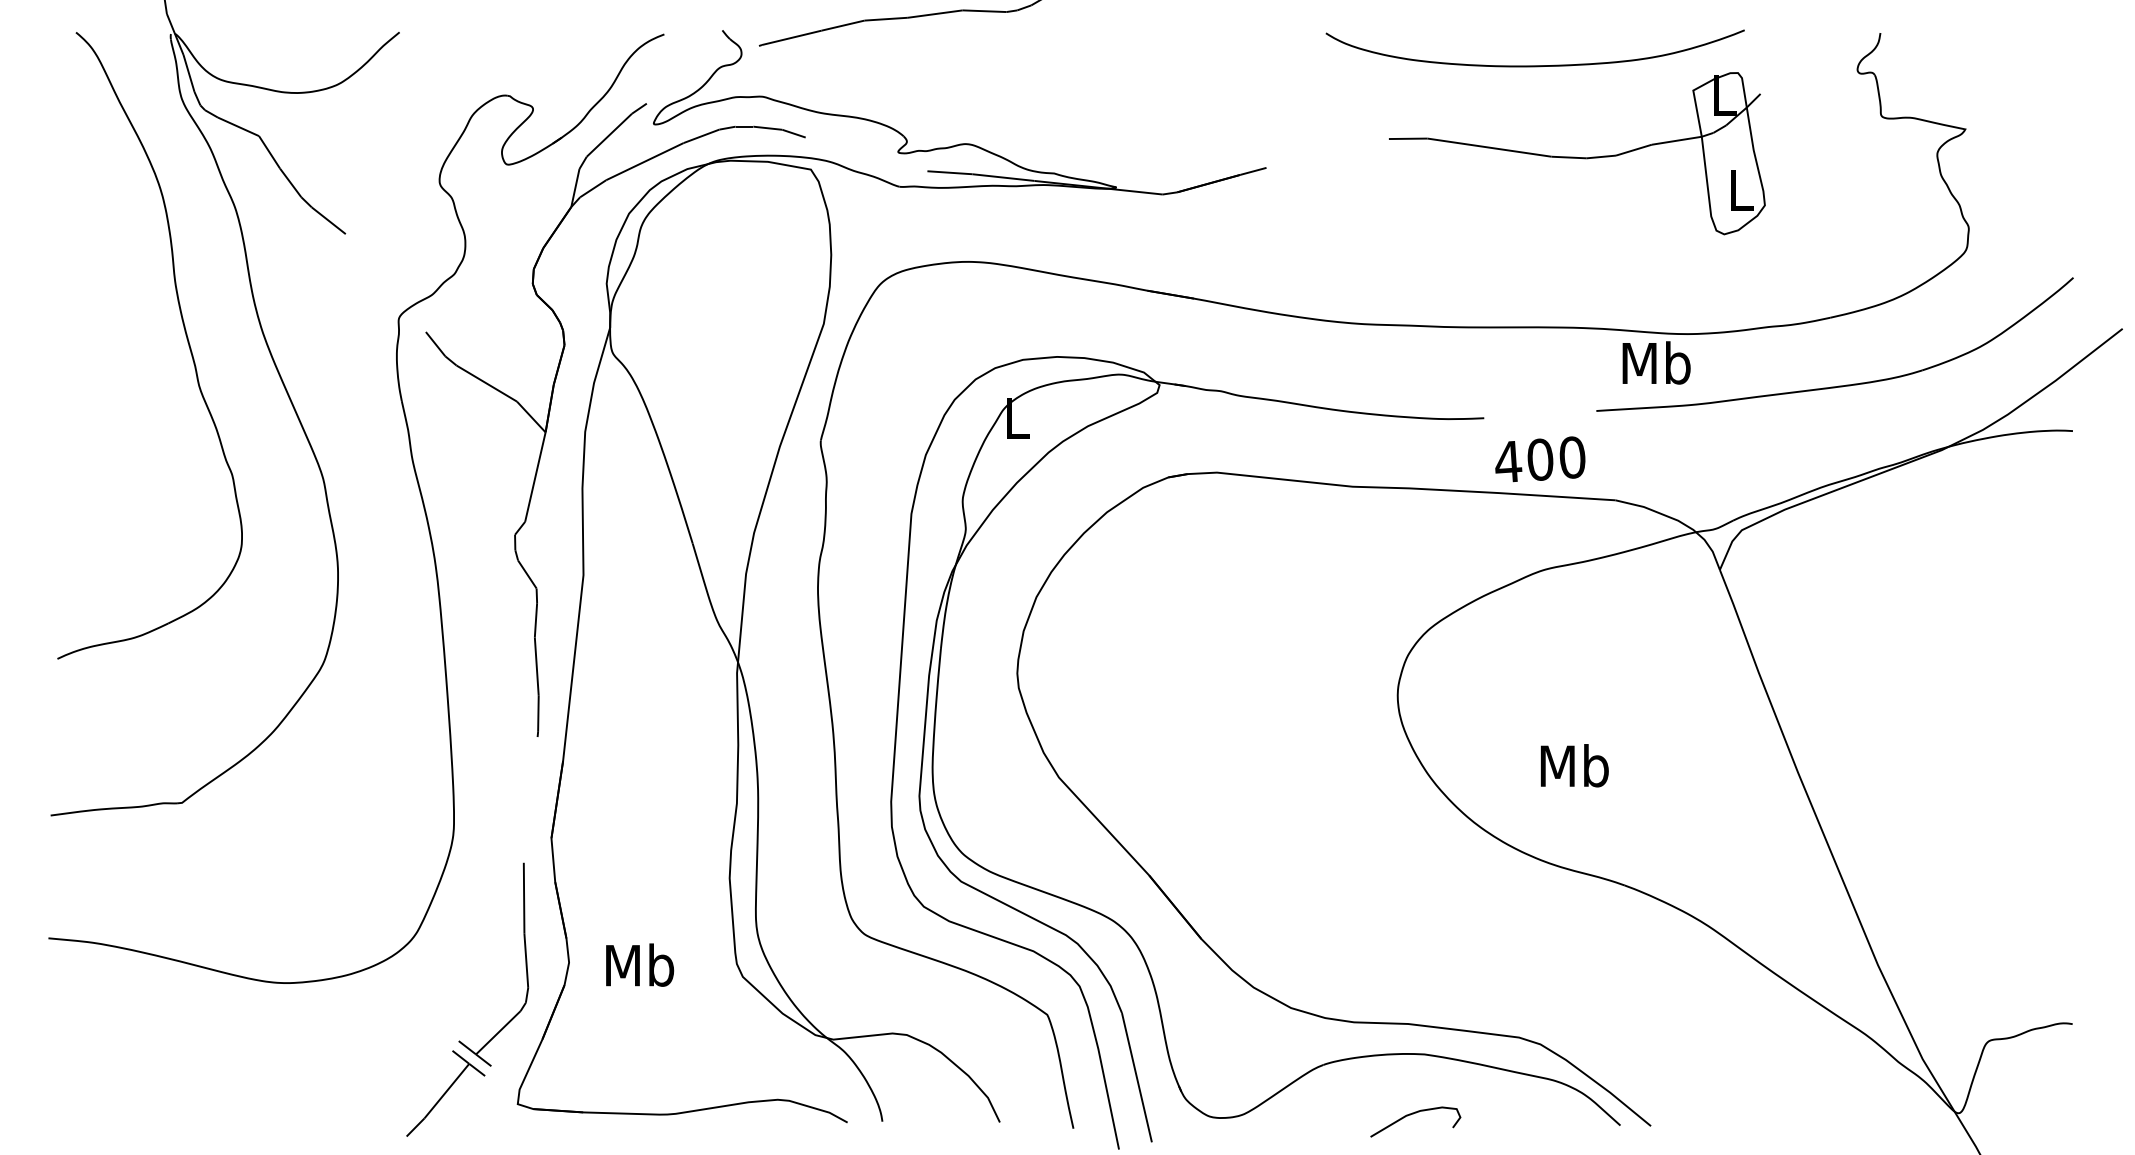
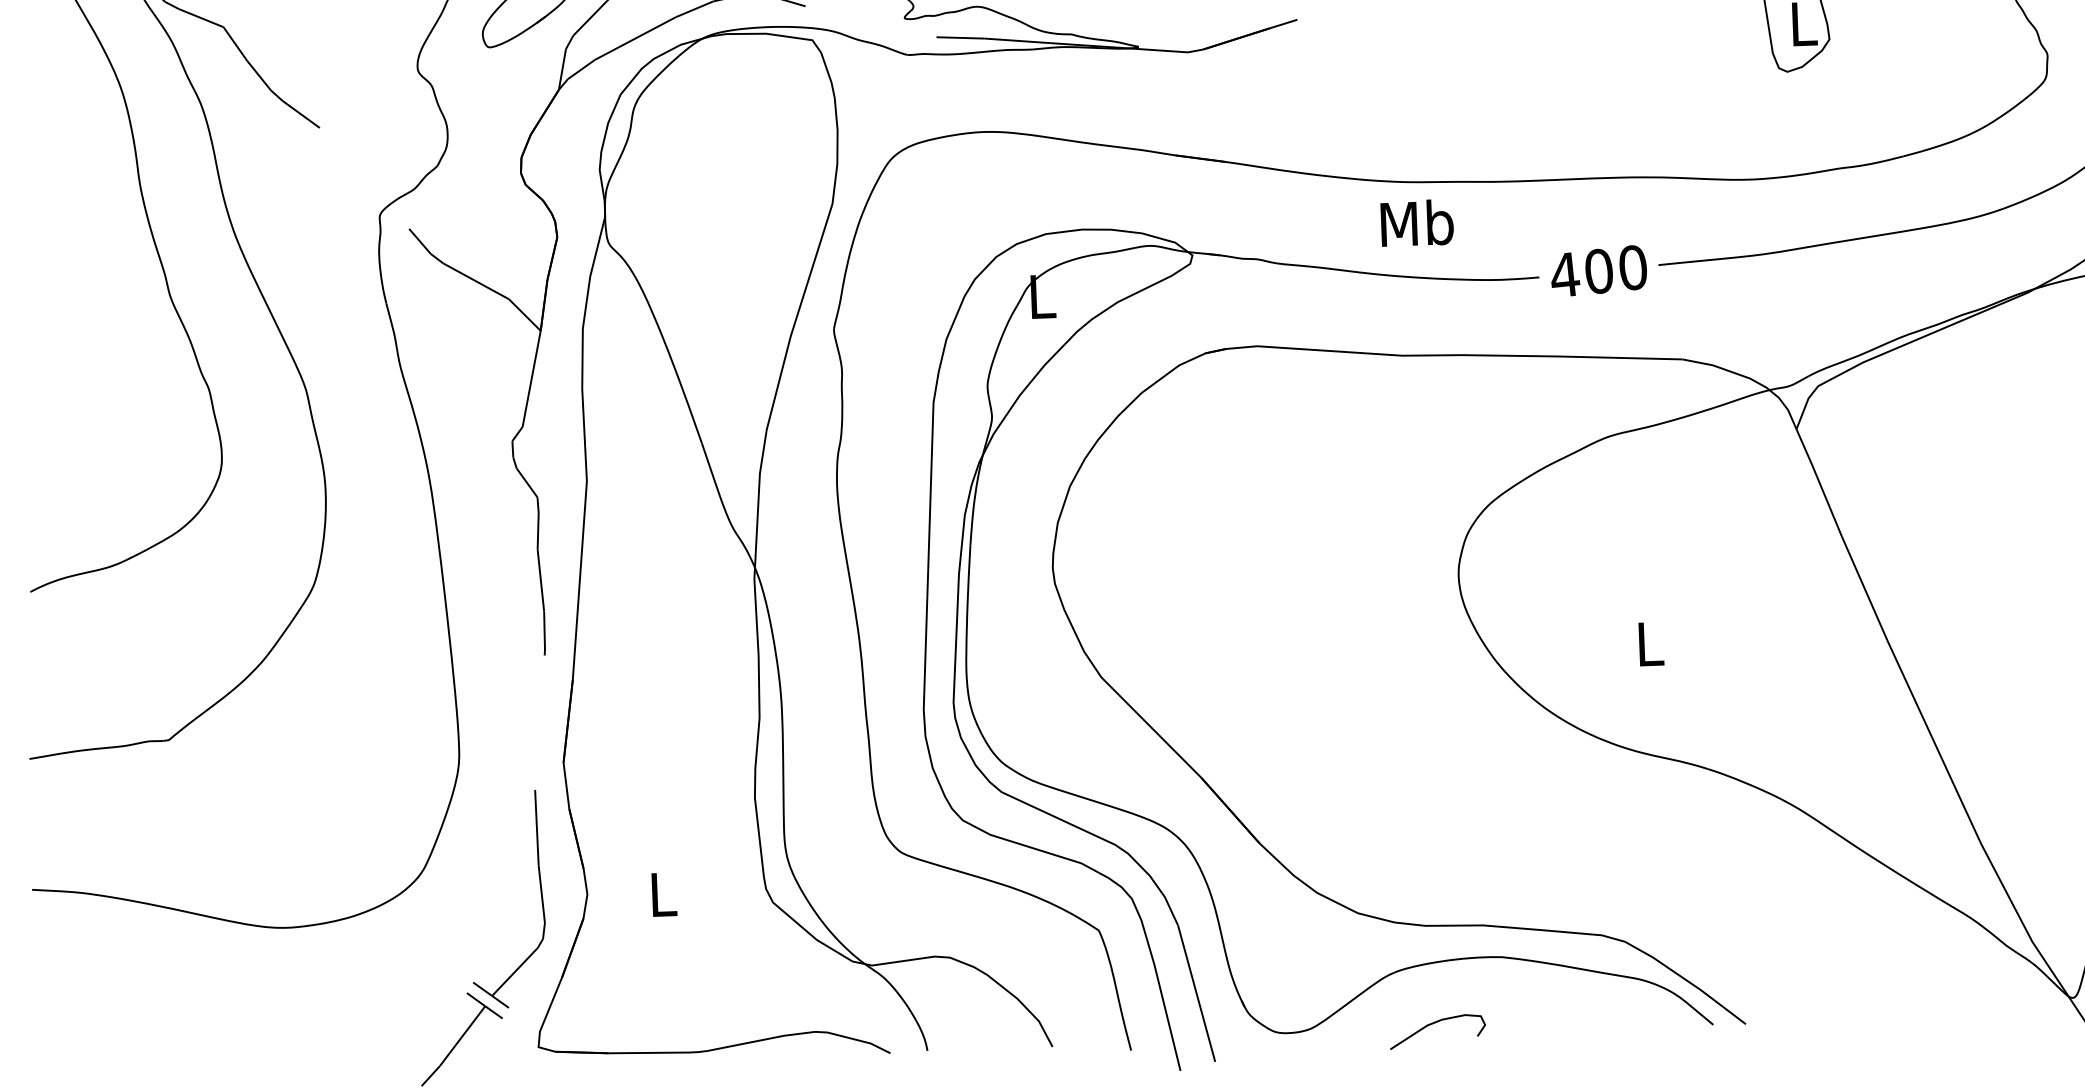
text: (1656, 362) -> (1417, 222), moved
text: (1540, 459) -> (1599, 271), moved
text: (1574, 765) -> (1649, 643), Mb -> L
text: (640, 964) -> (663, 893), Mb -> L
curve: (1413, 1114) -> (1435, 1023), moved

